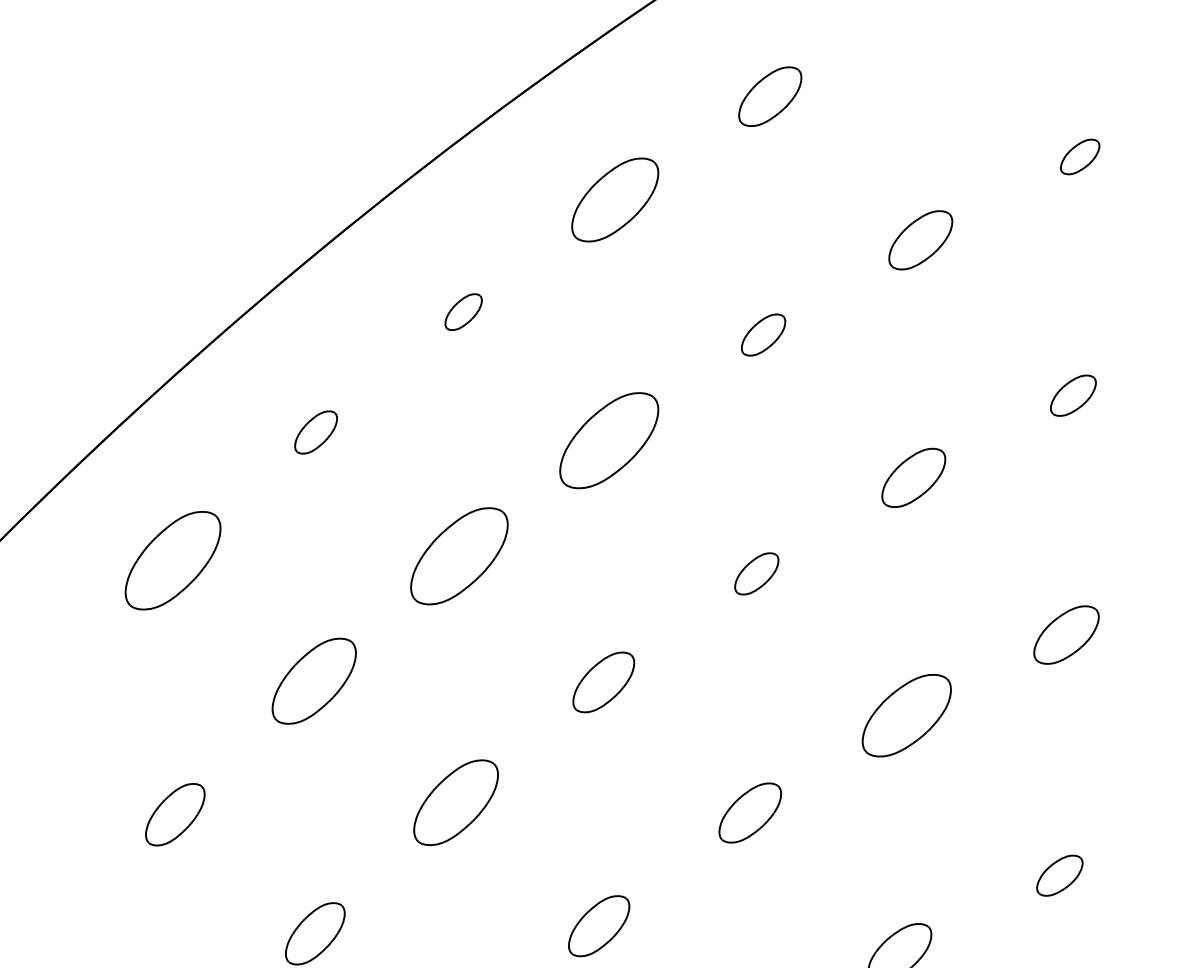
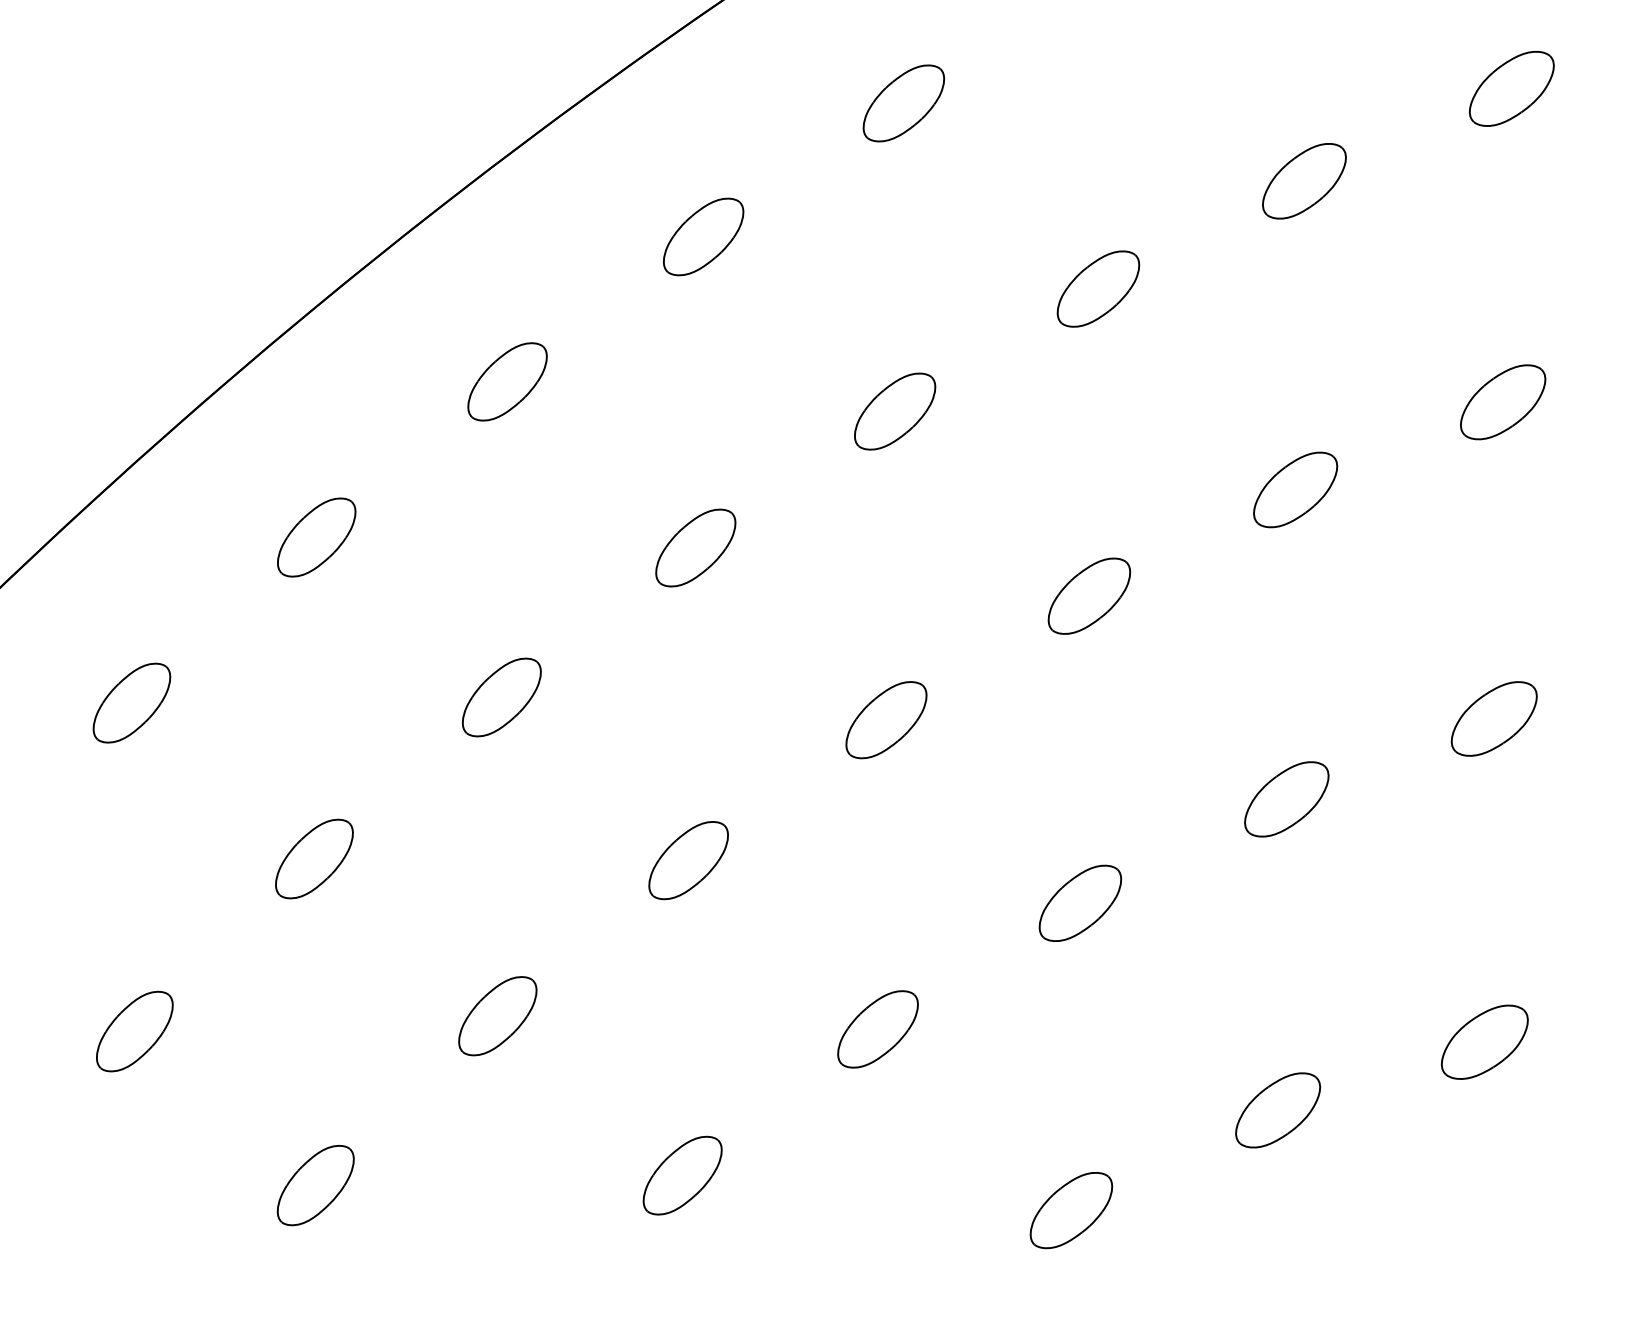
part: (1080, 157) -> (1304, 181), size x1.67
part: (615, 199) -> (703, 236), size x0.71
part: (463, 311) -> (507, 381), size x1.67
part: (763, 335) -> (895, 411), size x1.43
part: (1073, 395) -> (1295, 489), size x1.43
part: (315, 432) -> (316, 537), size x1.43
part: (609, 440) -> (695, 547), size x0.62
part: (458, 556) -> (501, 697), size x0.62
part: (172, 560) -> (131, 702), size x0.62
part: (756, 574) -> (886, 720), size x1.43
part: (314, 680) -> (314, 858), size x0.71
part: (906, 714) -> (1080, 902), size x0.71
part: (455, 803) -> (497, 1016), size x0.71
part: (1060, 875) -> (1278, 1110), size x1.43

